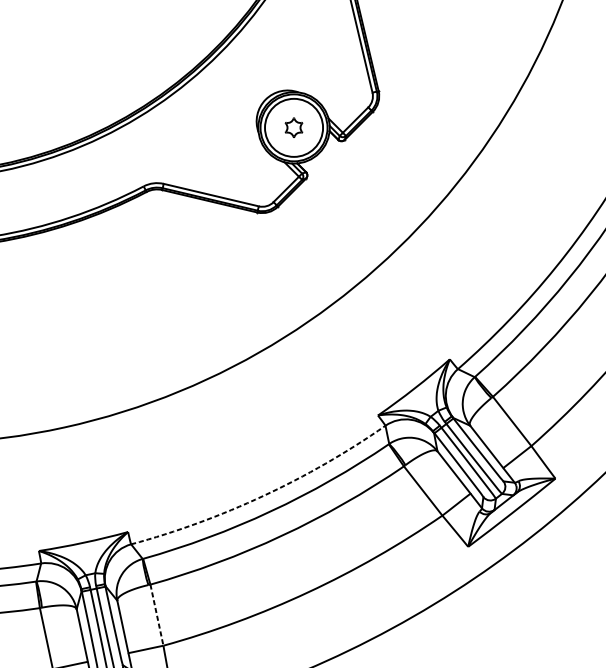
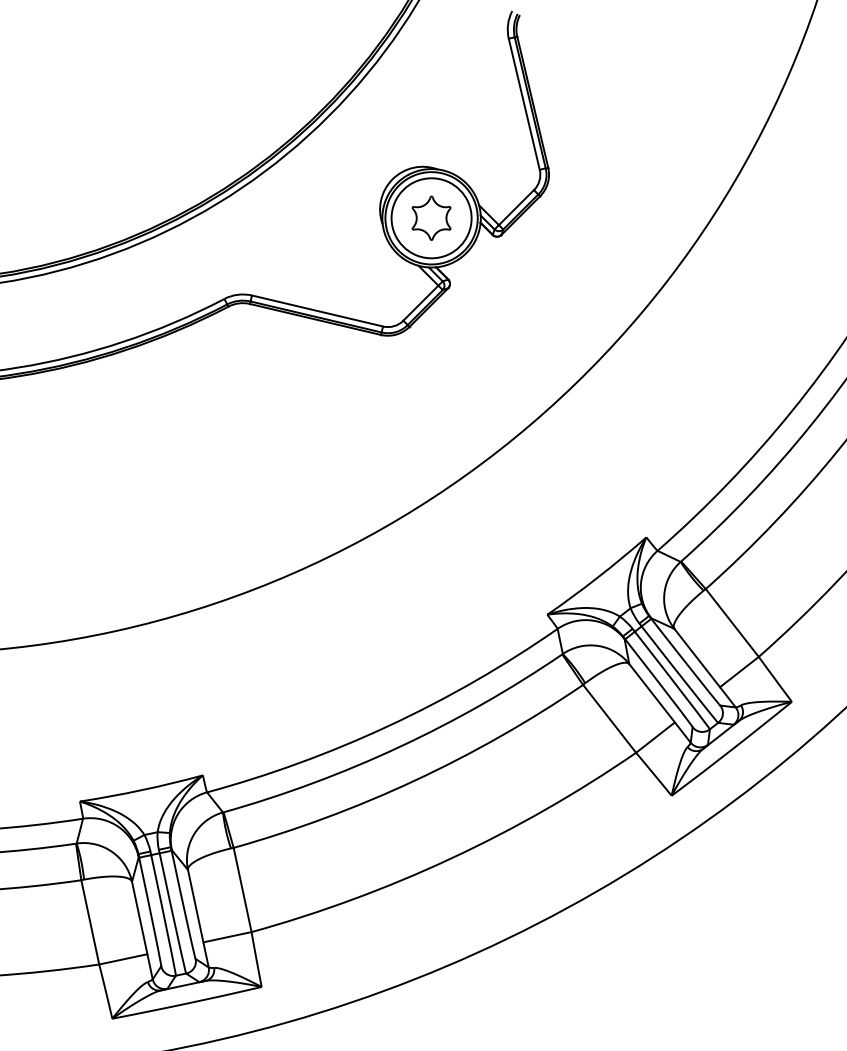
part: (293, 127) -> (431, 217), size x1.67
arc: (263, 495) -> (389, 725), dashed -> solid
line: (156, 615) -> (242, 890), dashed -> solid

